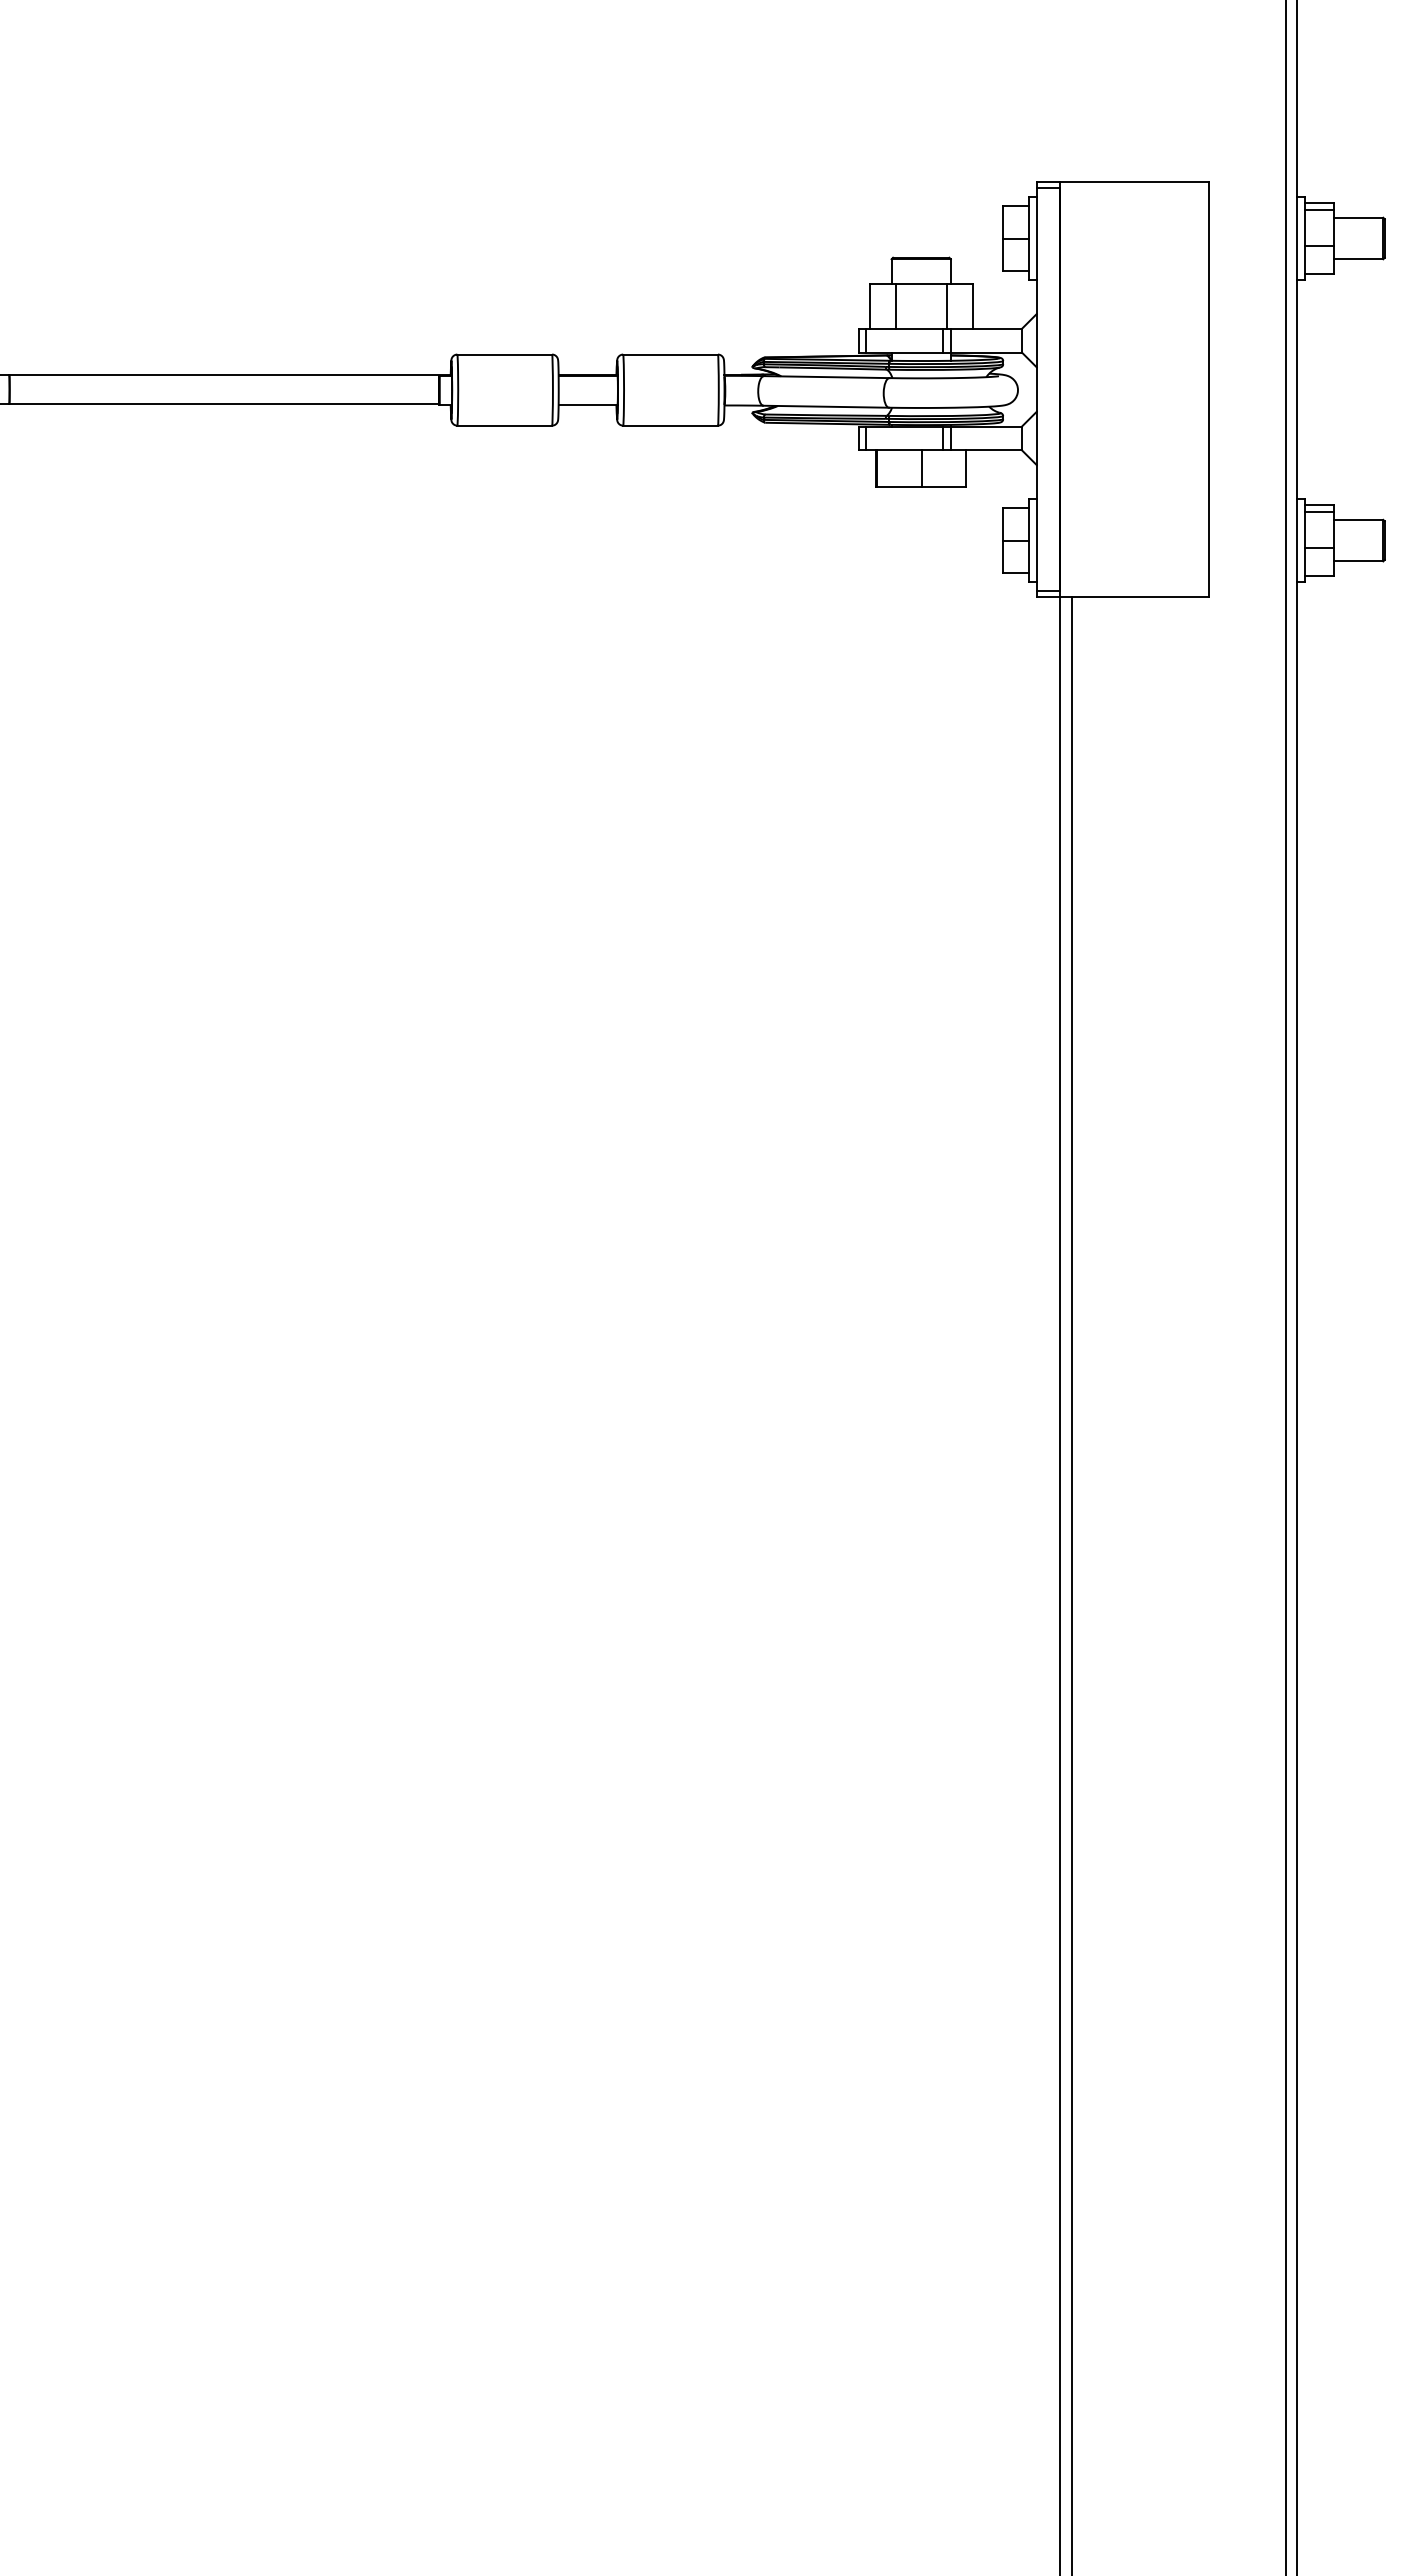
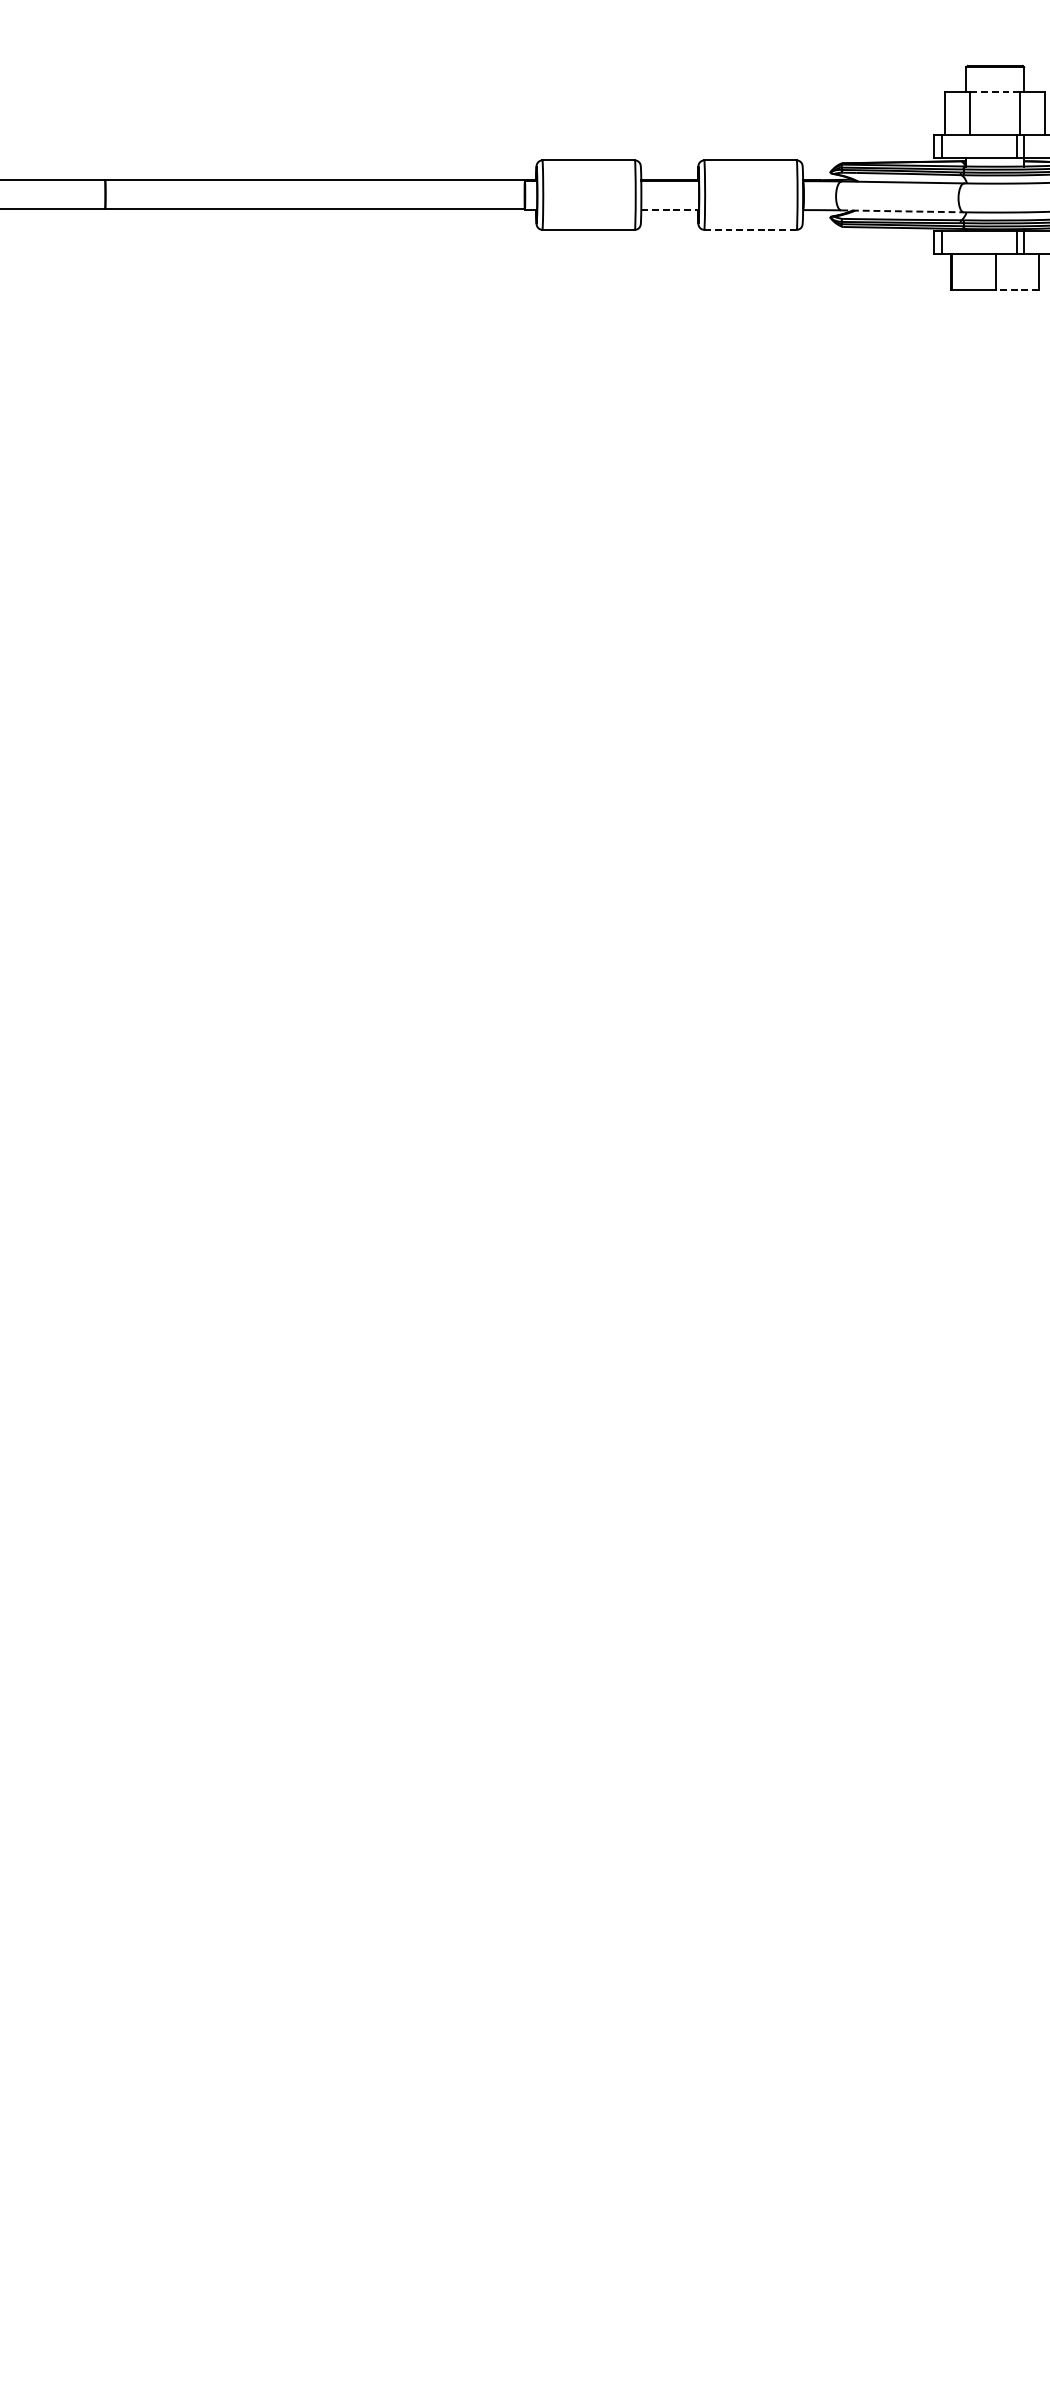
line: (921, 284) -> (995, 92), solid -> dashed
line: (588, 405) -> (670, 210), solid -> dashed
line: (826, 406) -> (902, 211), solid -> dashed
line: (670, 425) -> (750, 229), solid -> dashed
line: (944, 487) -> (1017, 290), solid -> dashed

